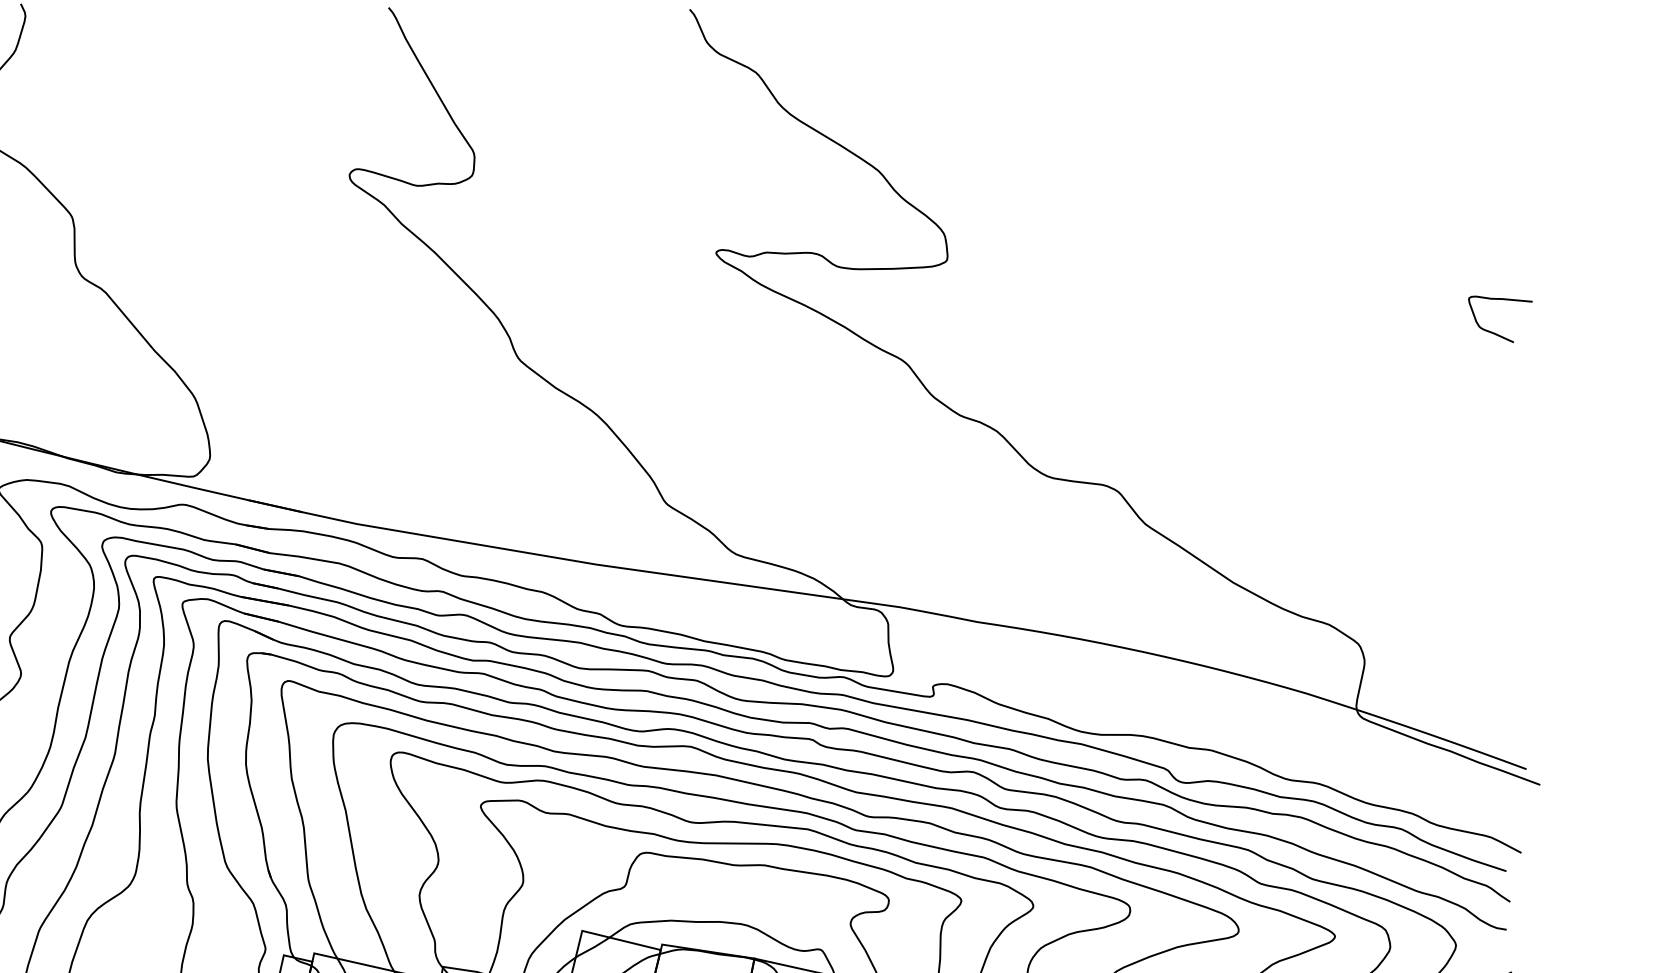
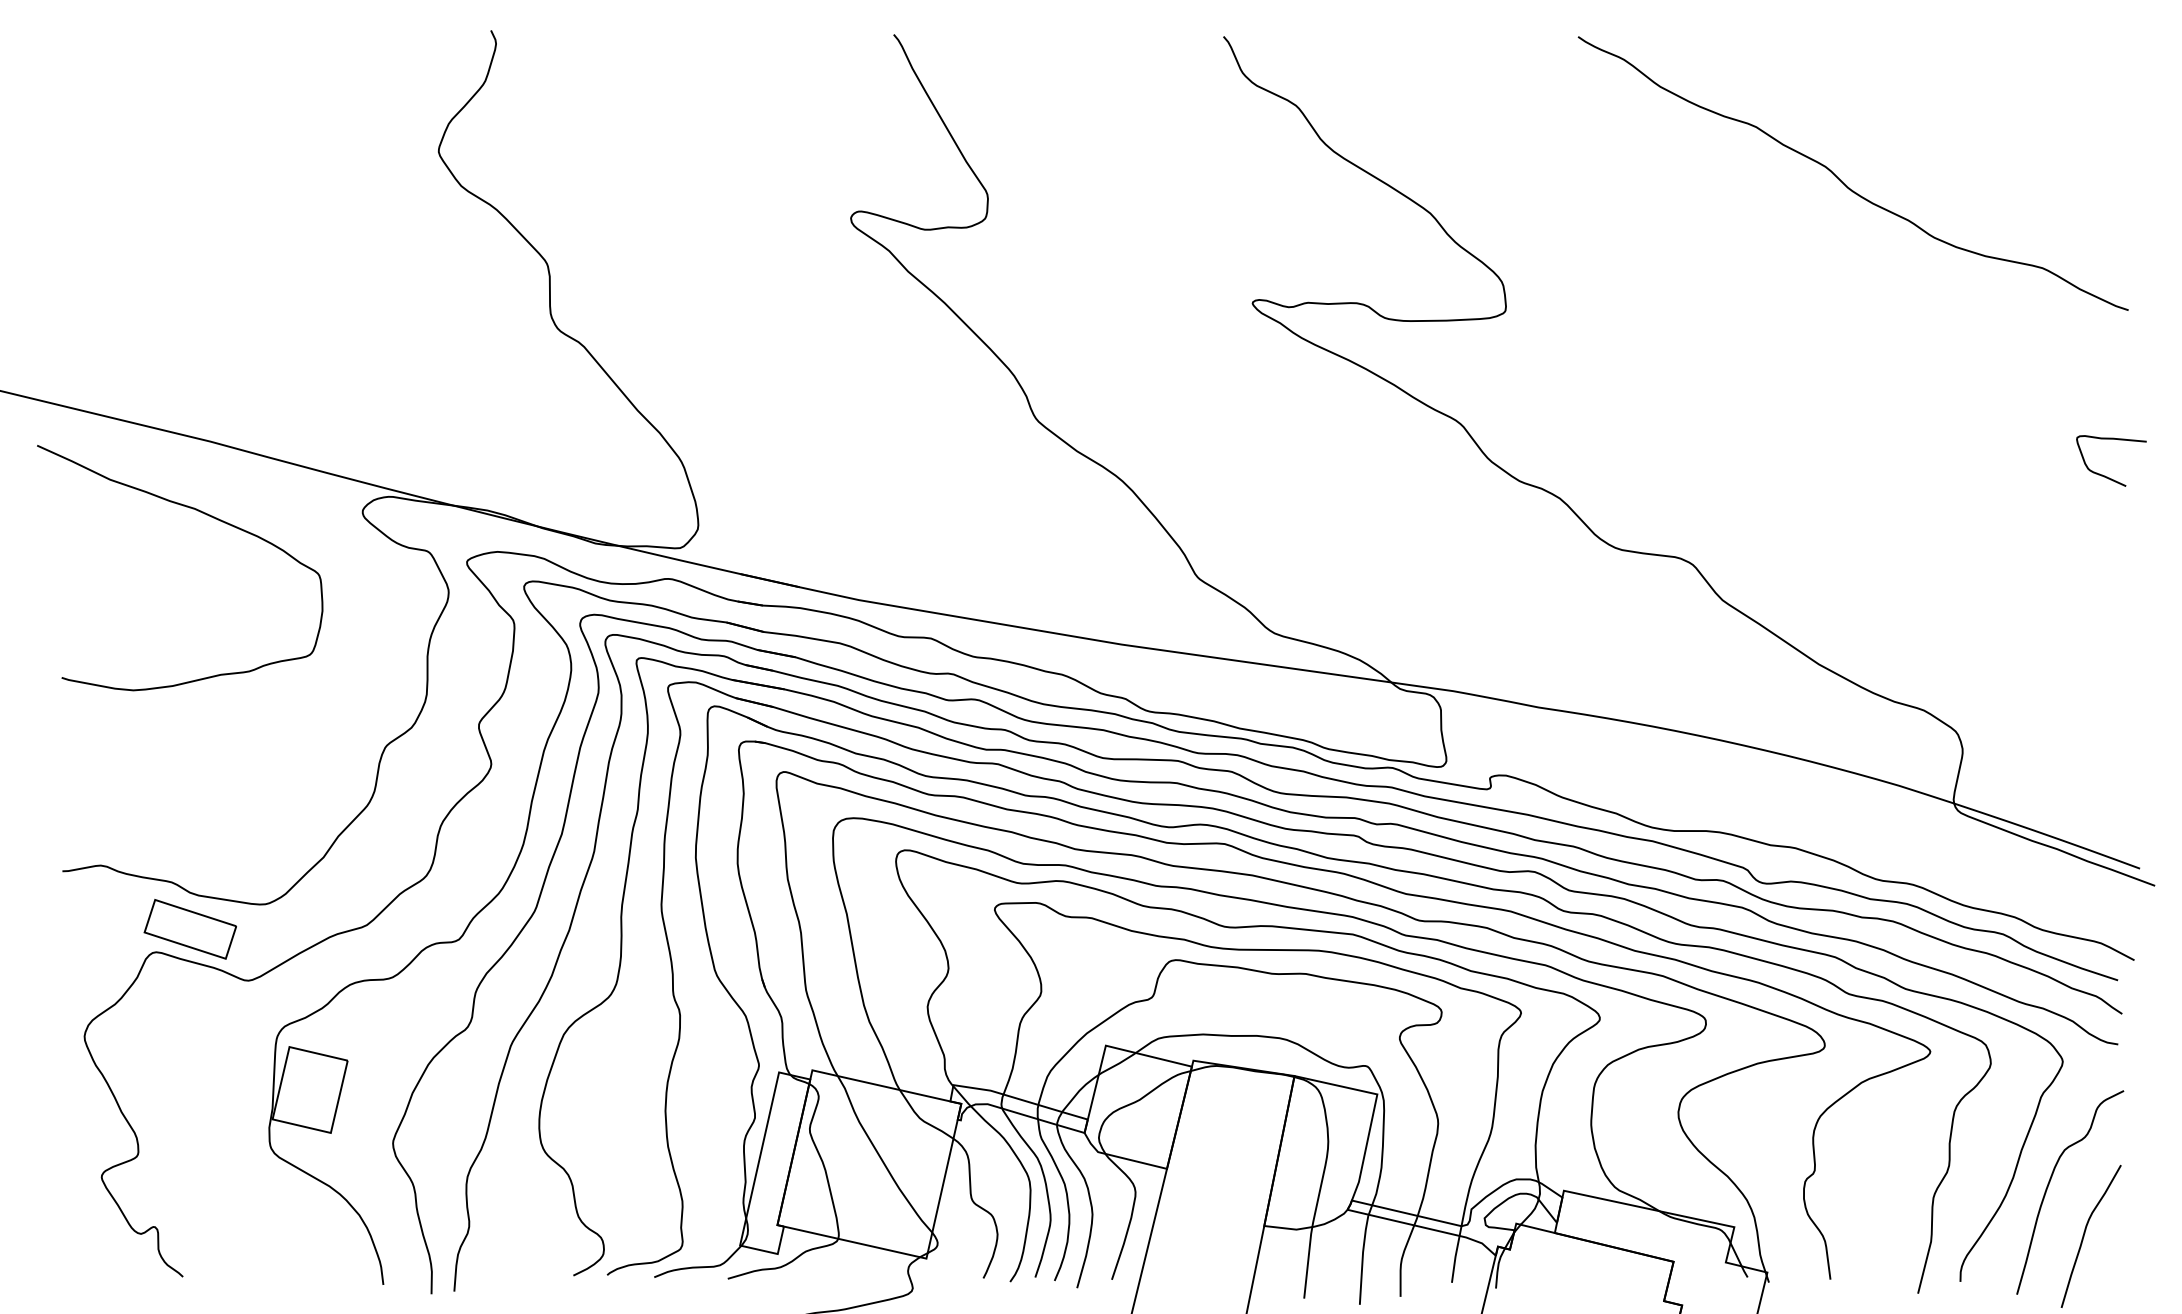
curve: (1255, 142) -> (1843, 182), added
curve: (1495, 332) -> (2105, 475), moved

